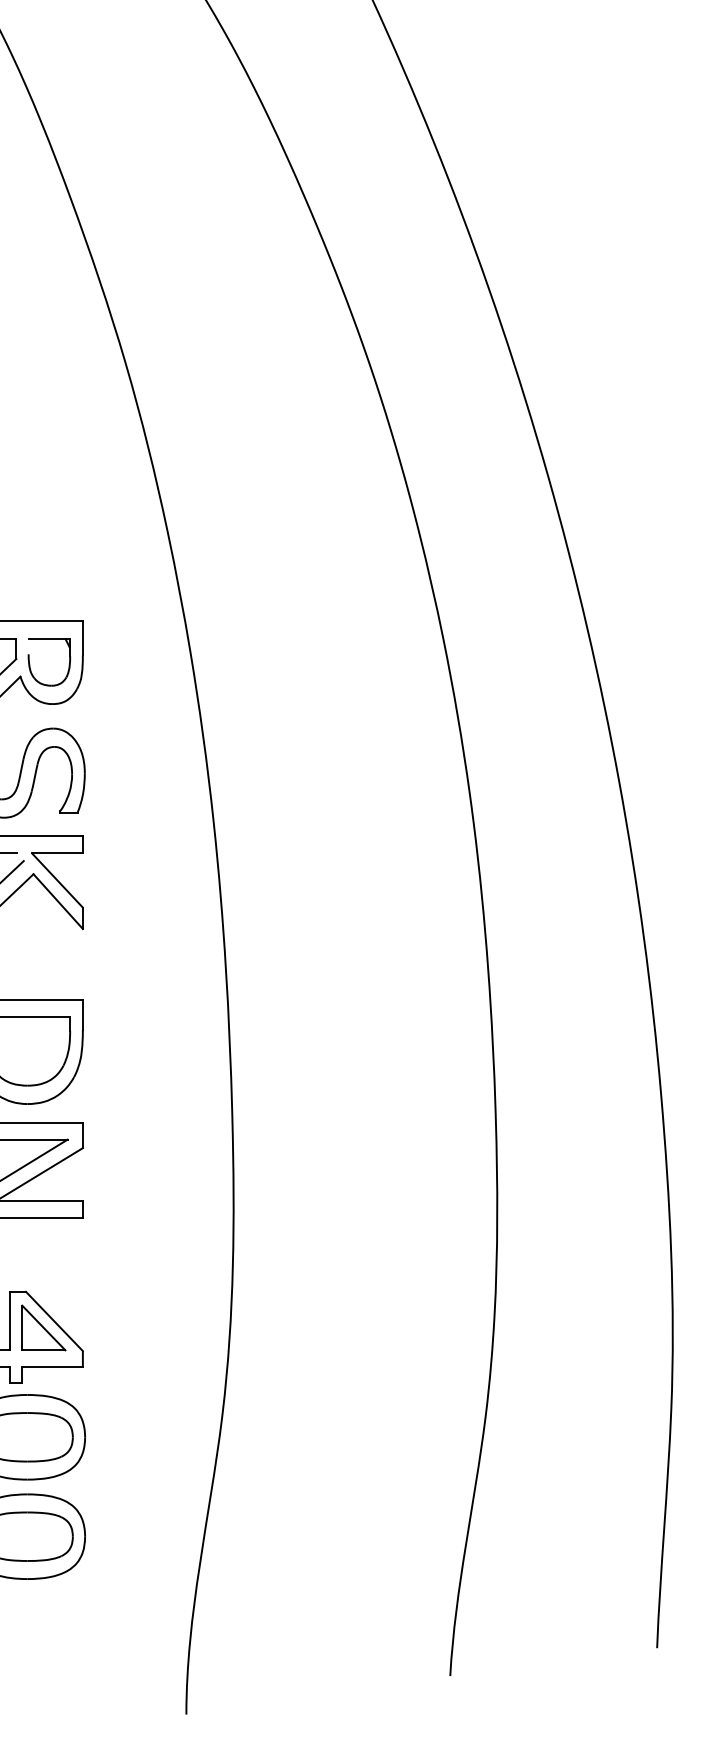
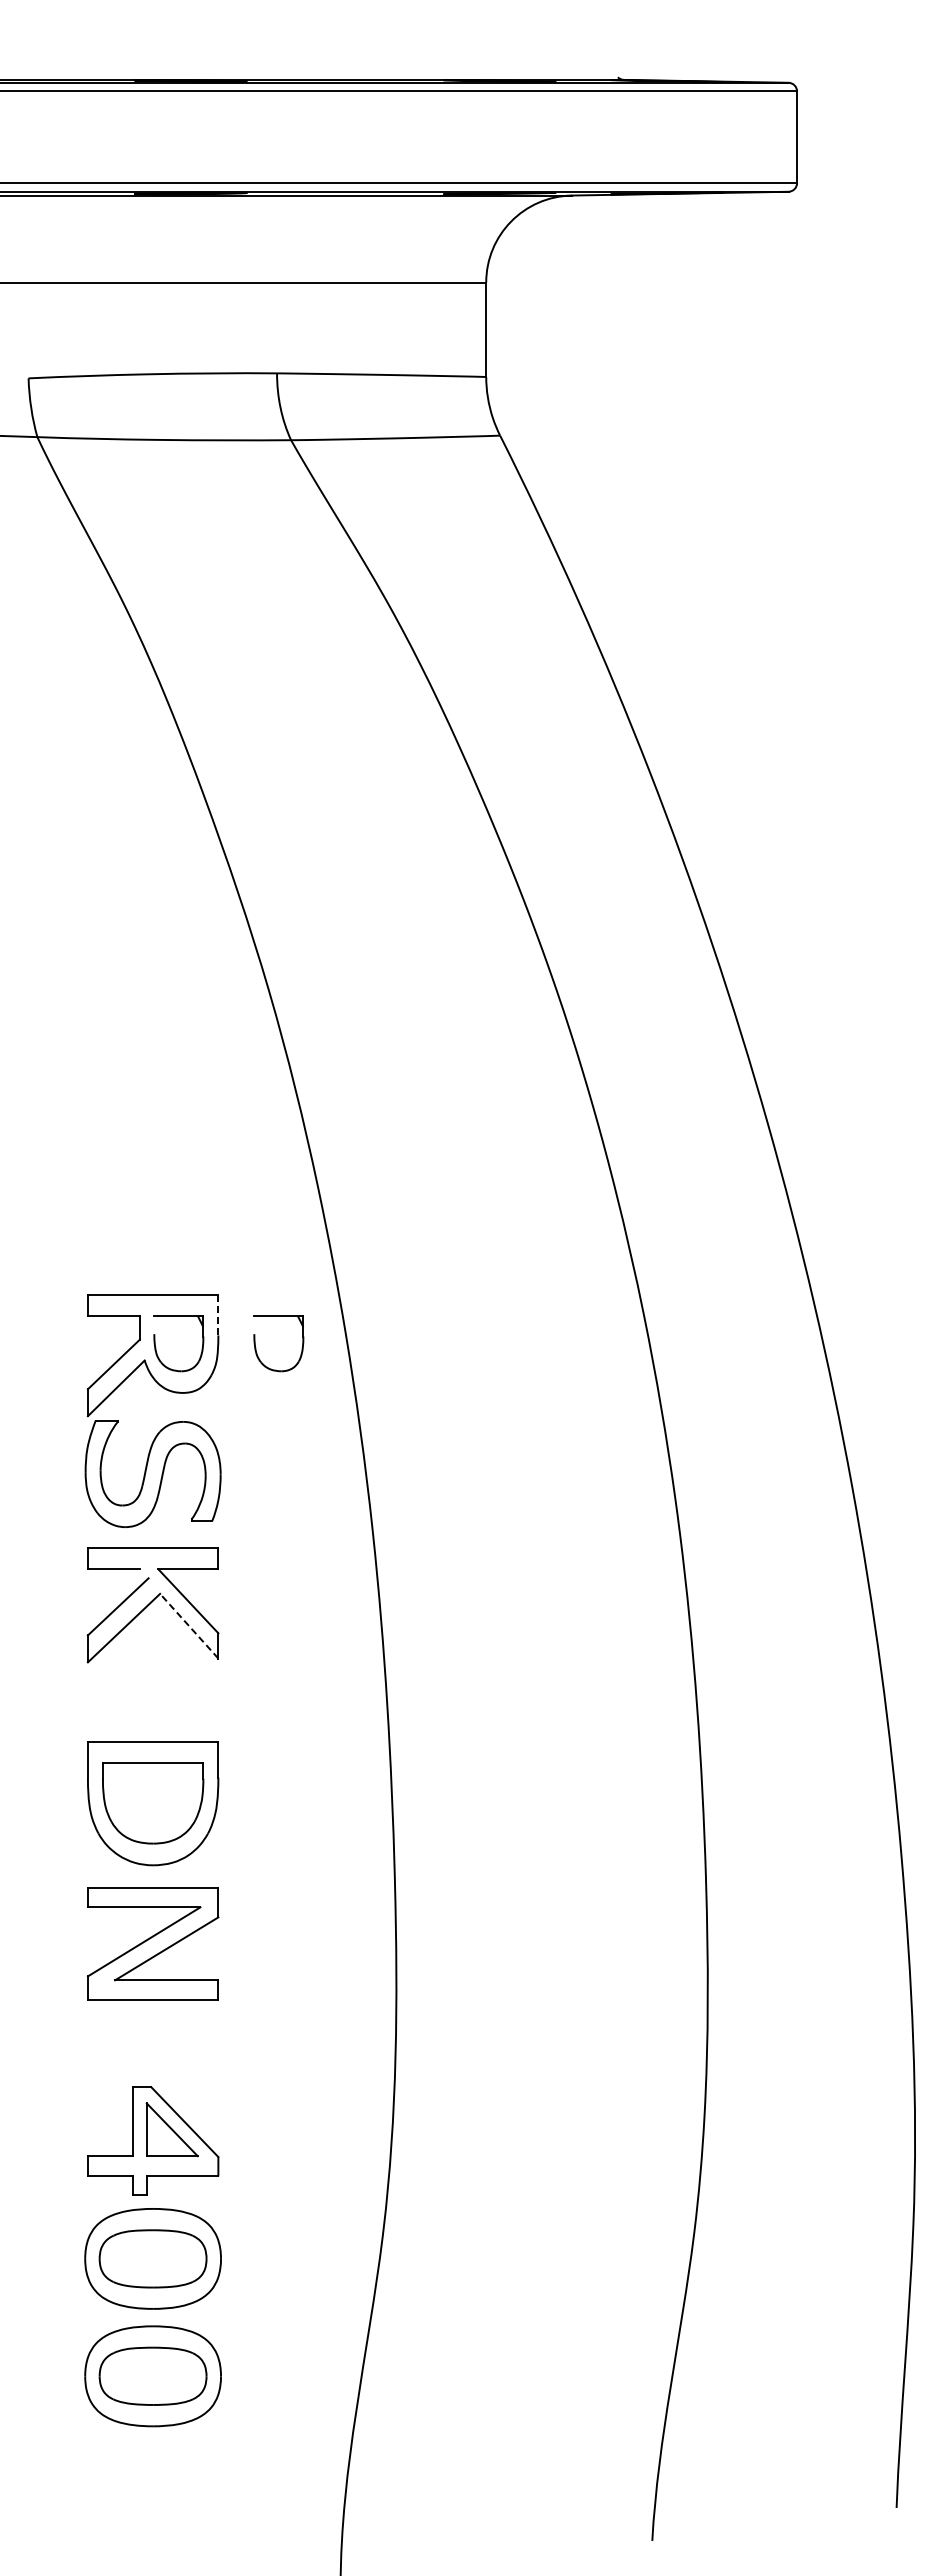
line: (82, 637) -> (218, 1314), solid -> dashed
part: (115, 665) -> (256, 1347), added
line: (58, 901) -> (189, 1626), solid -> dashed

